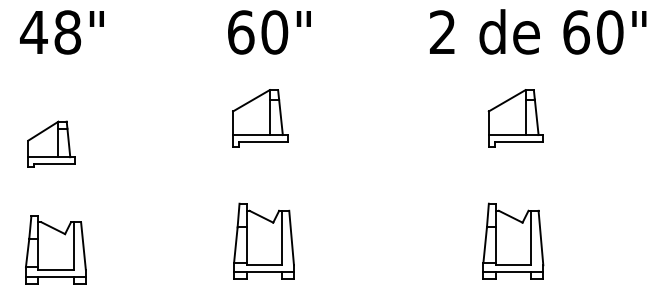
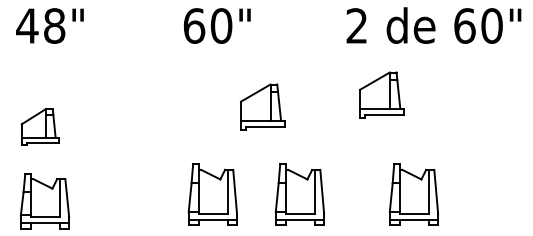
part: (259, 117) -> (262, 106), moved
part: (515, 117) -> (381, 94), moved
part: (50, 143) -> (39, 126), moved
part: (371, 241) -> (299, 194), added

